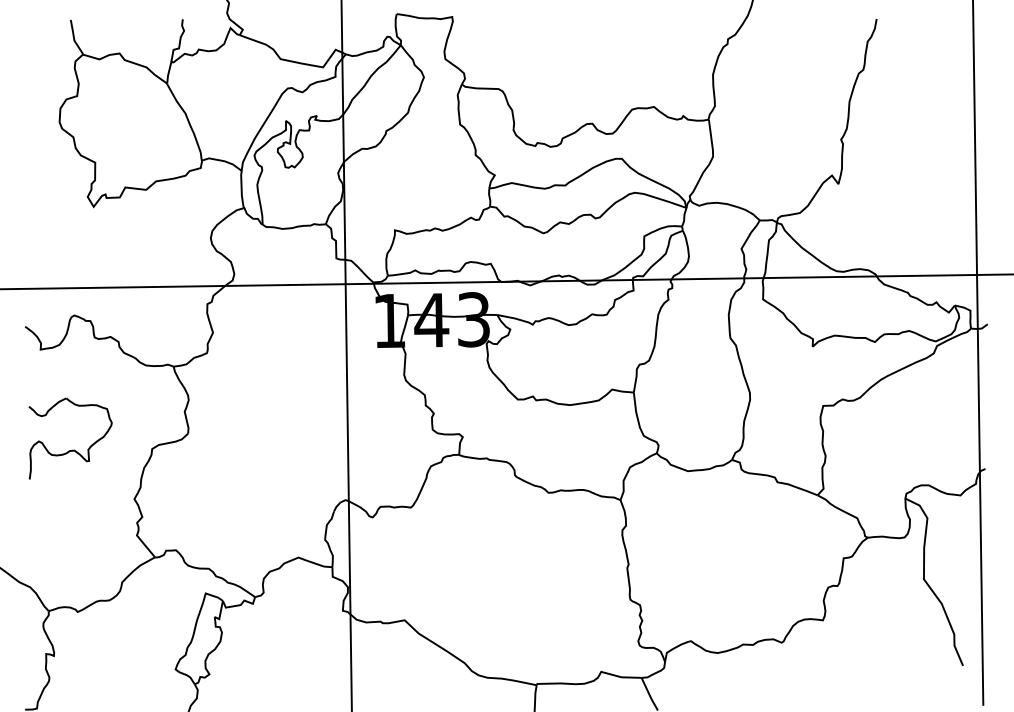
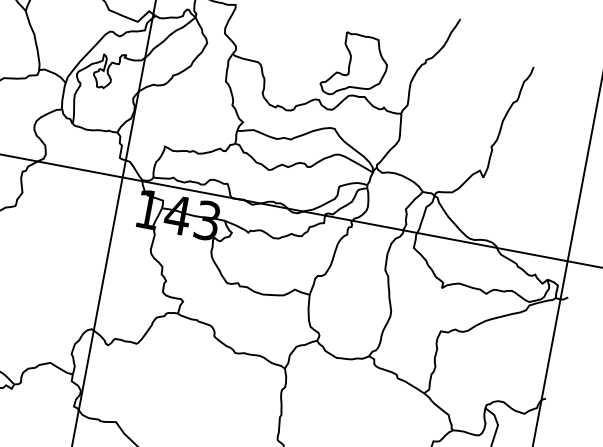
part: (632, 67) -> (355, 66), added

